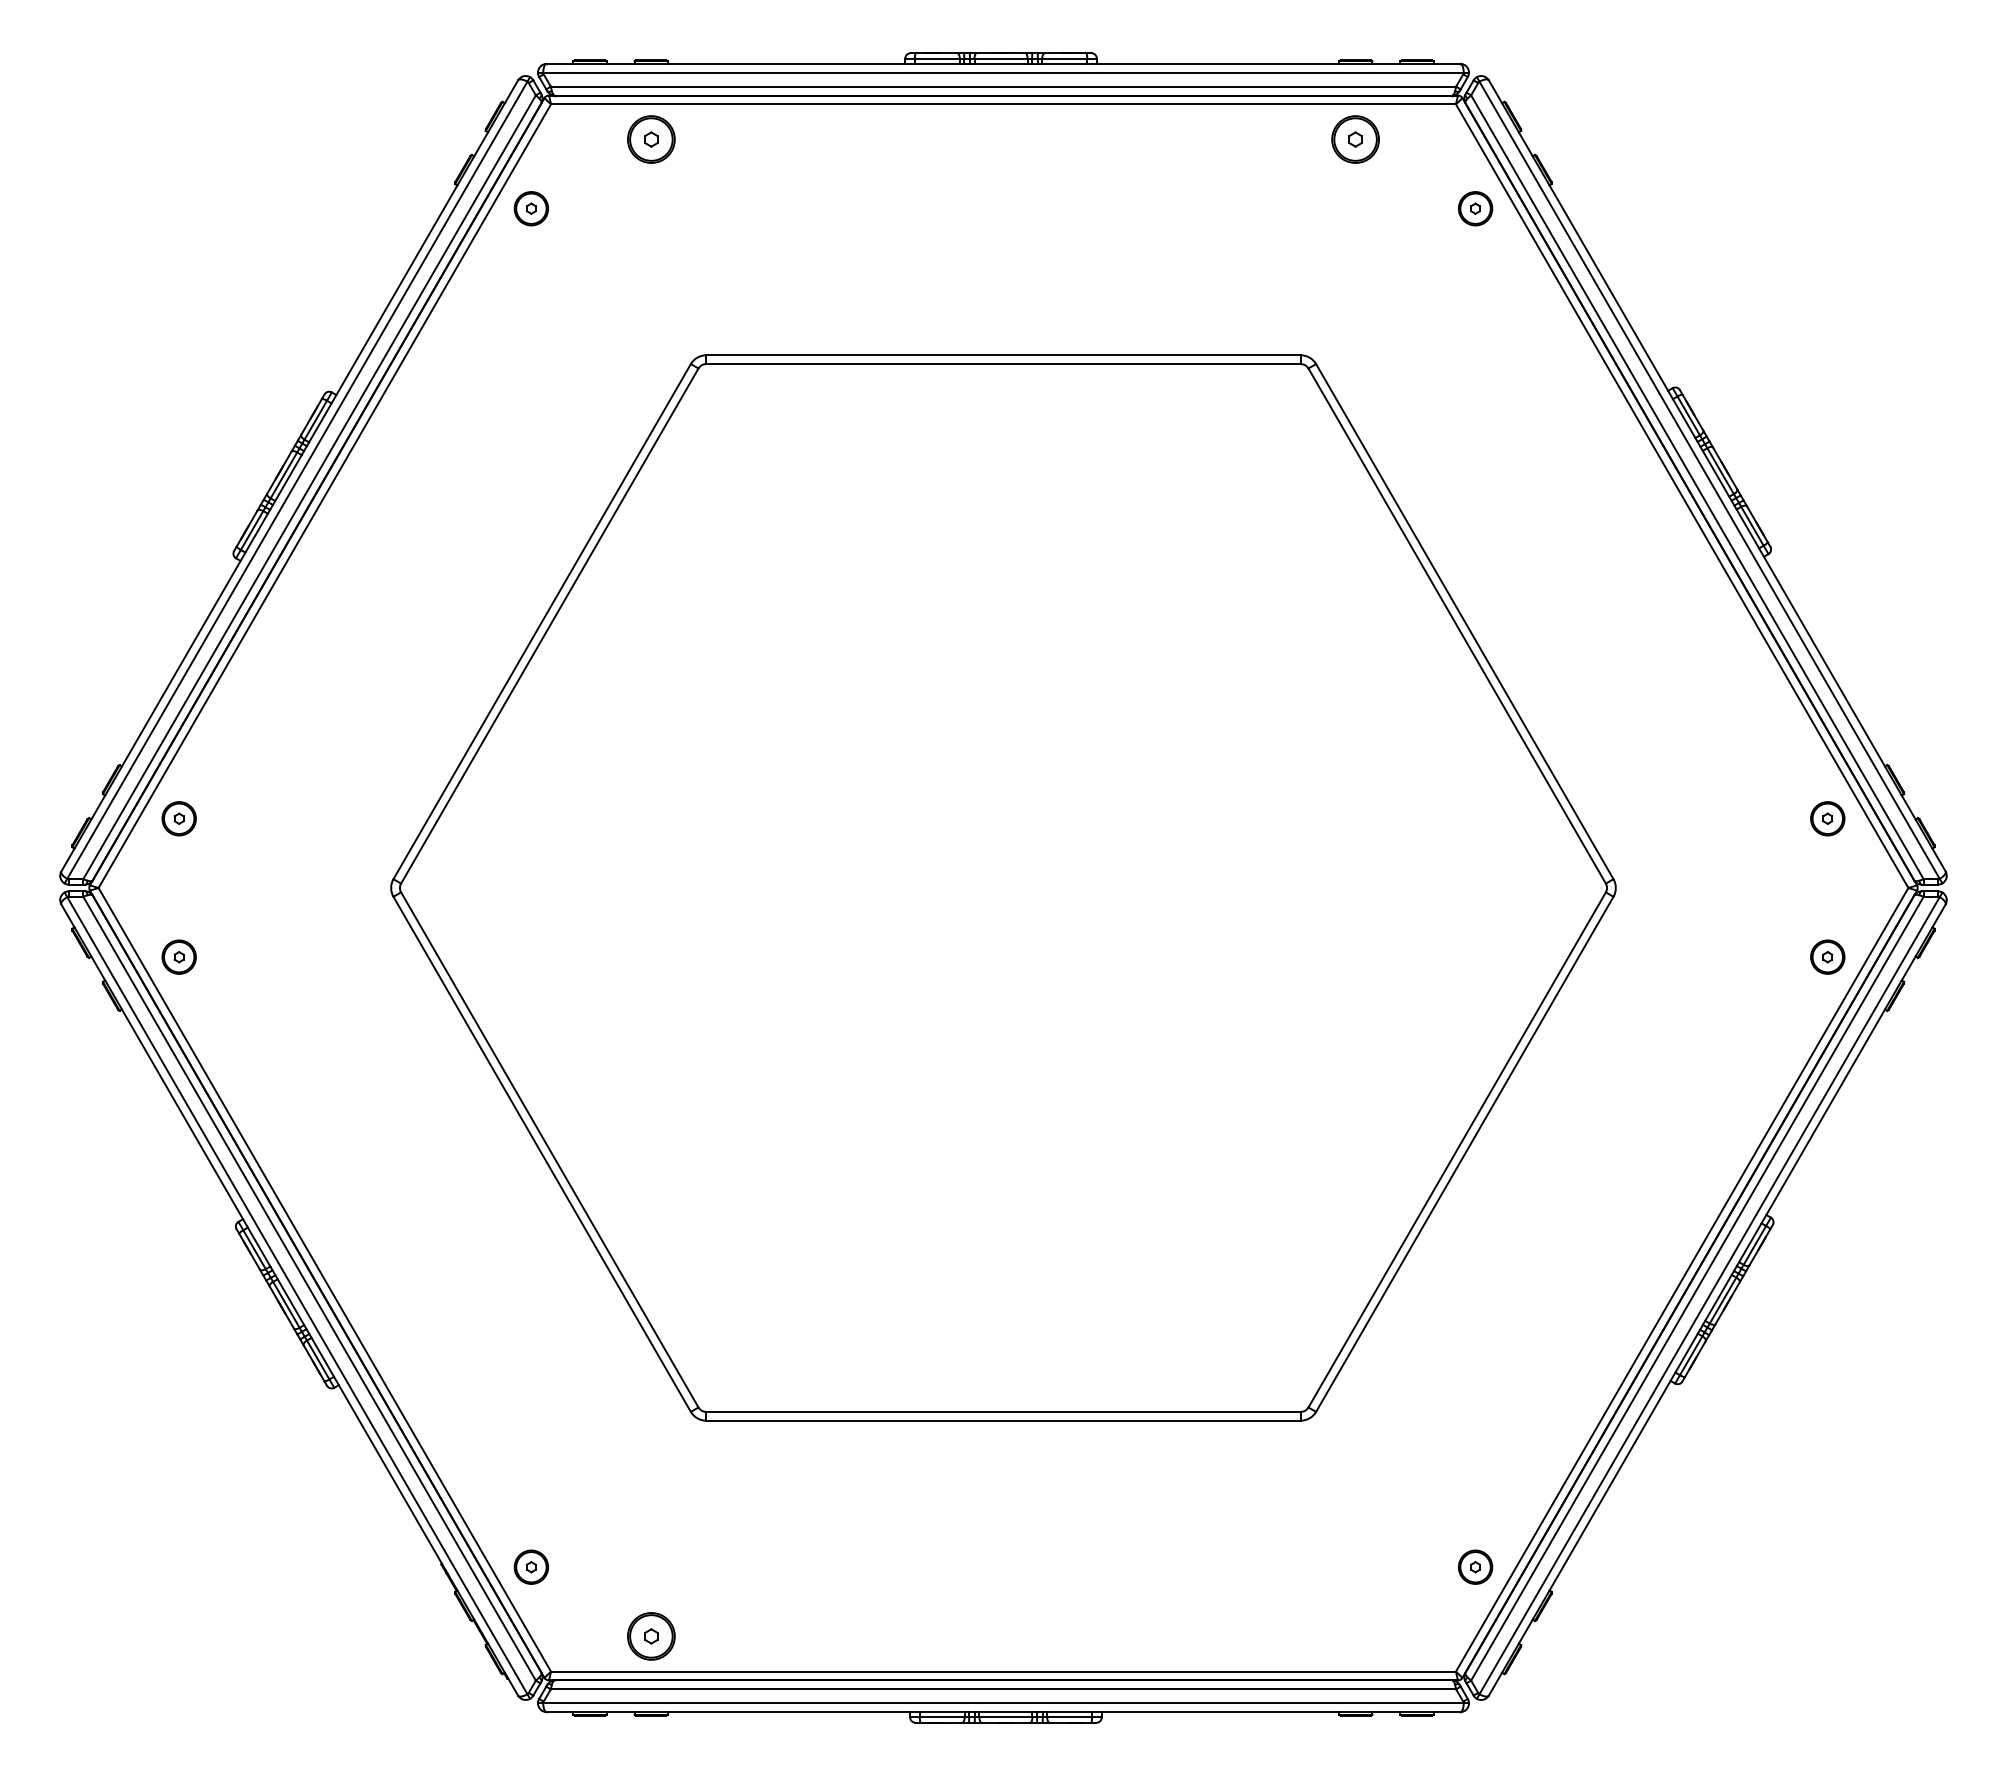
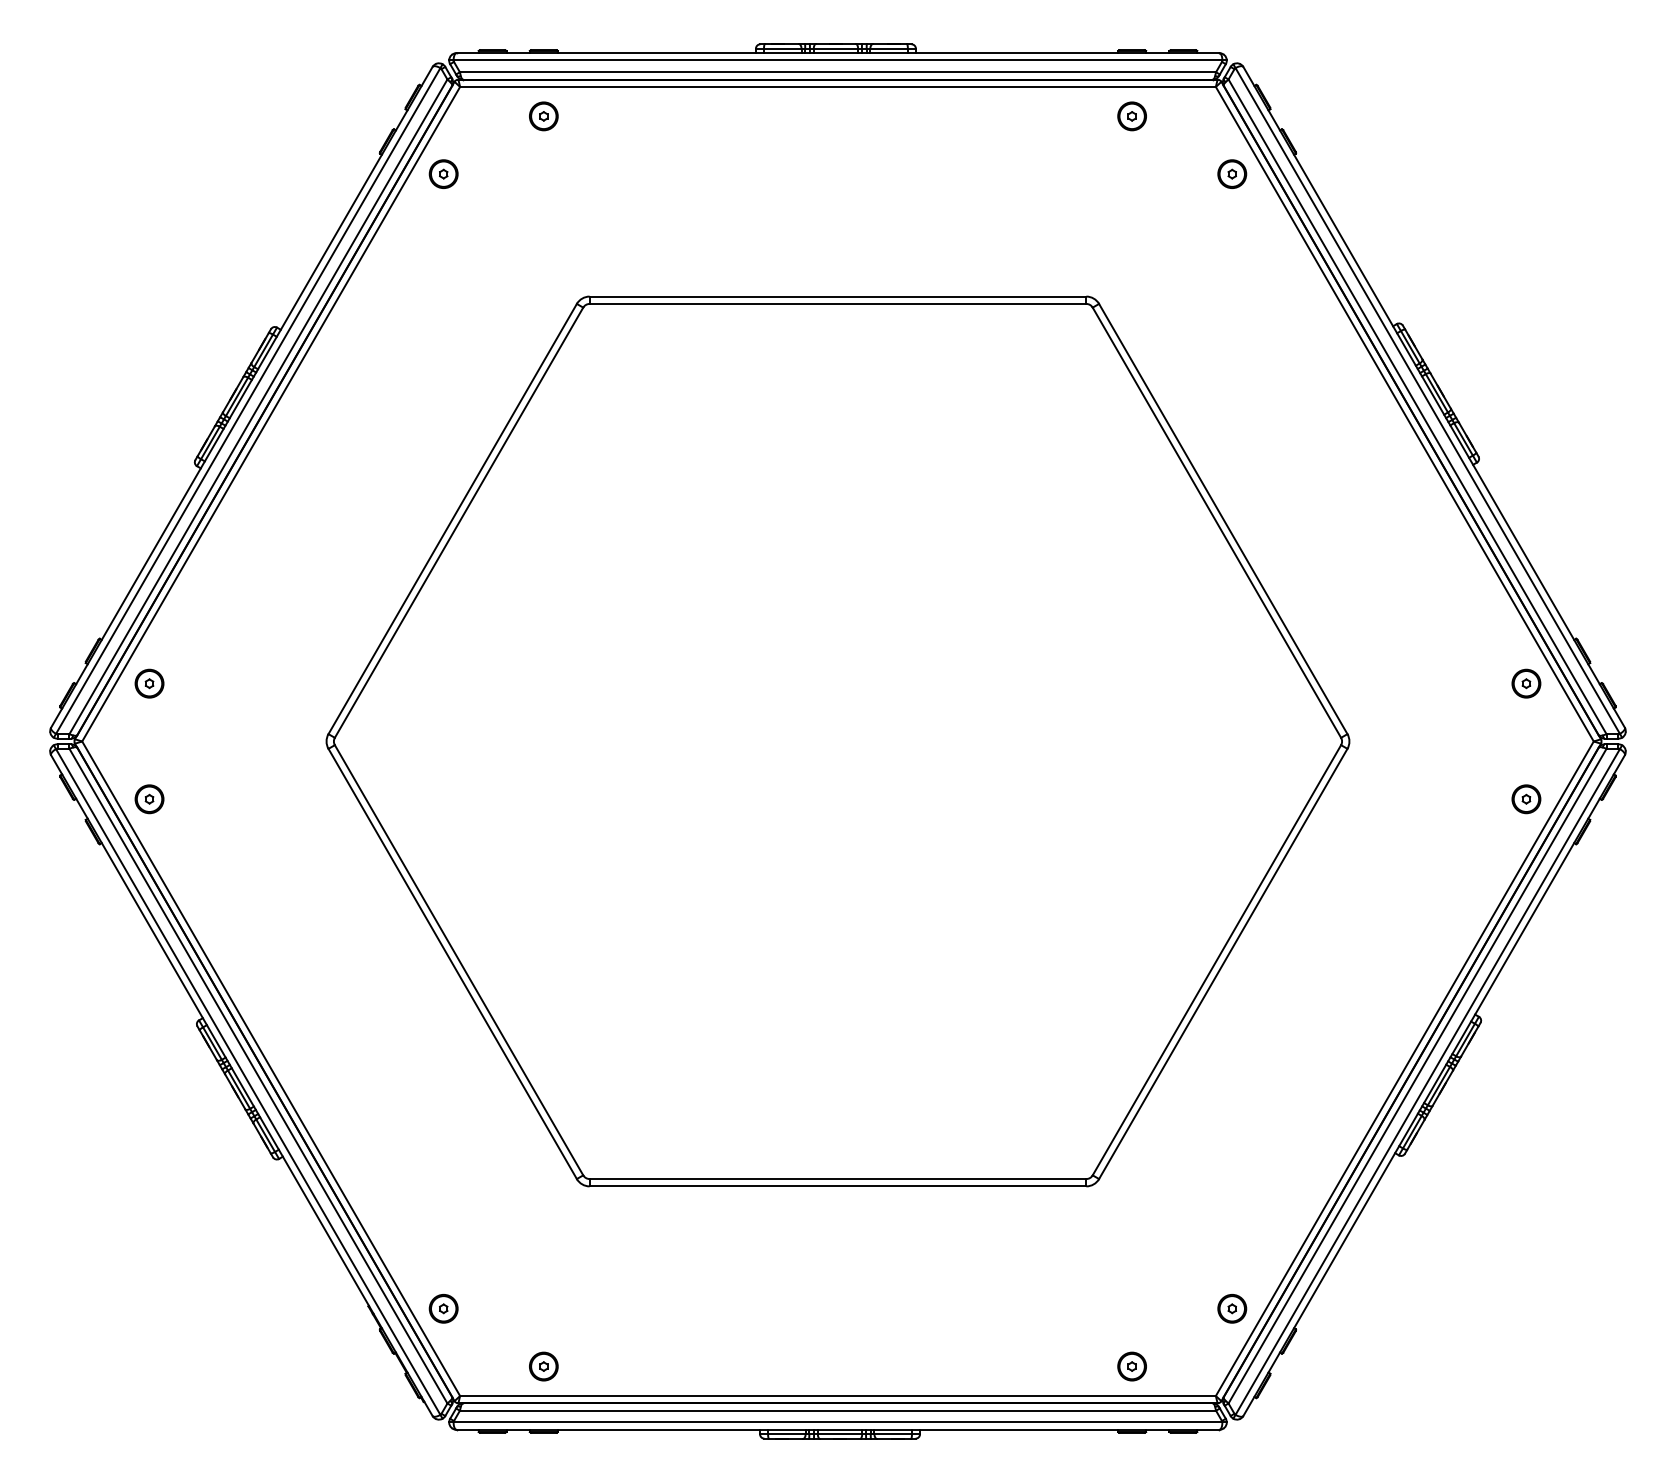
part: (650, 139) -> (543, 116), size x0.71
part: (1355, 139) -> (1131, 116), size x0.71
part: (650, 1636) -> (543, 1366), size x0.71
part: (1355, 1636) -> (1131, 1366), added

